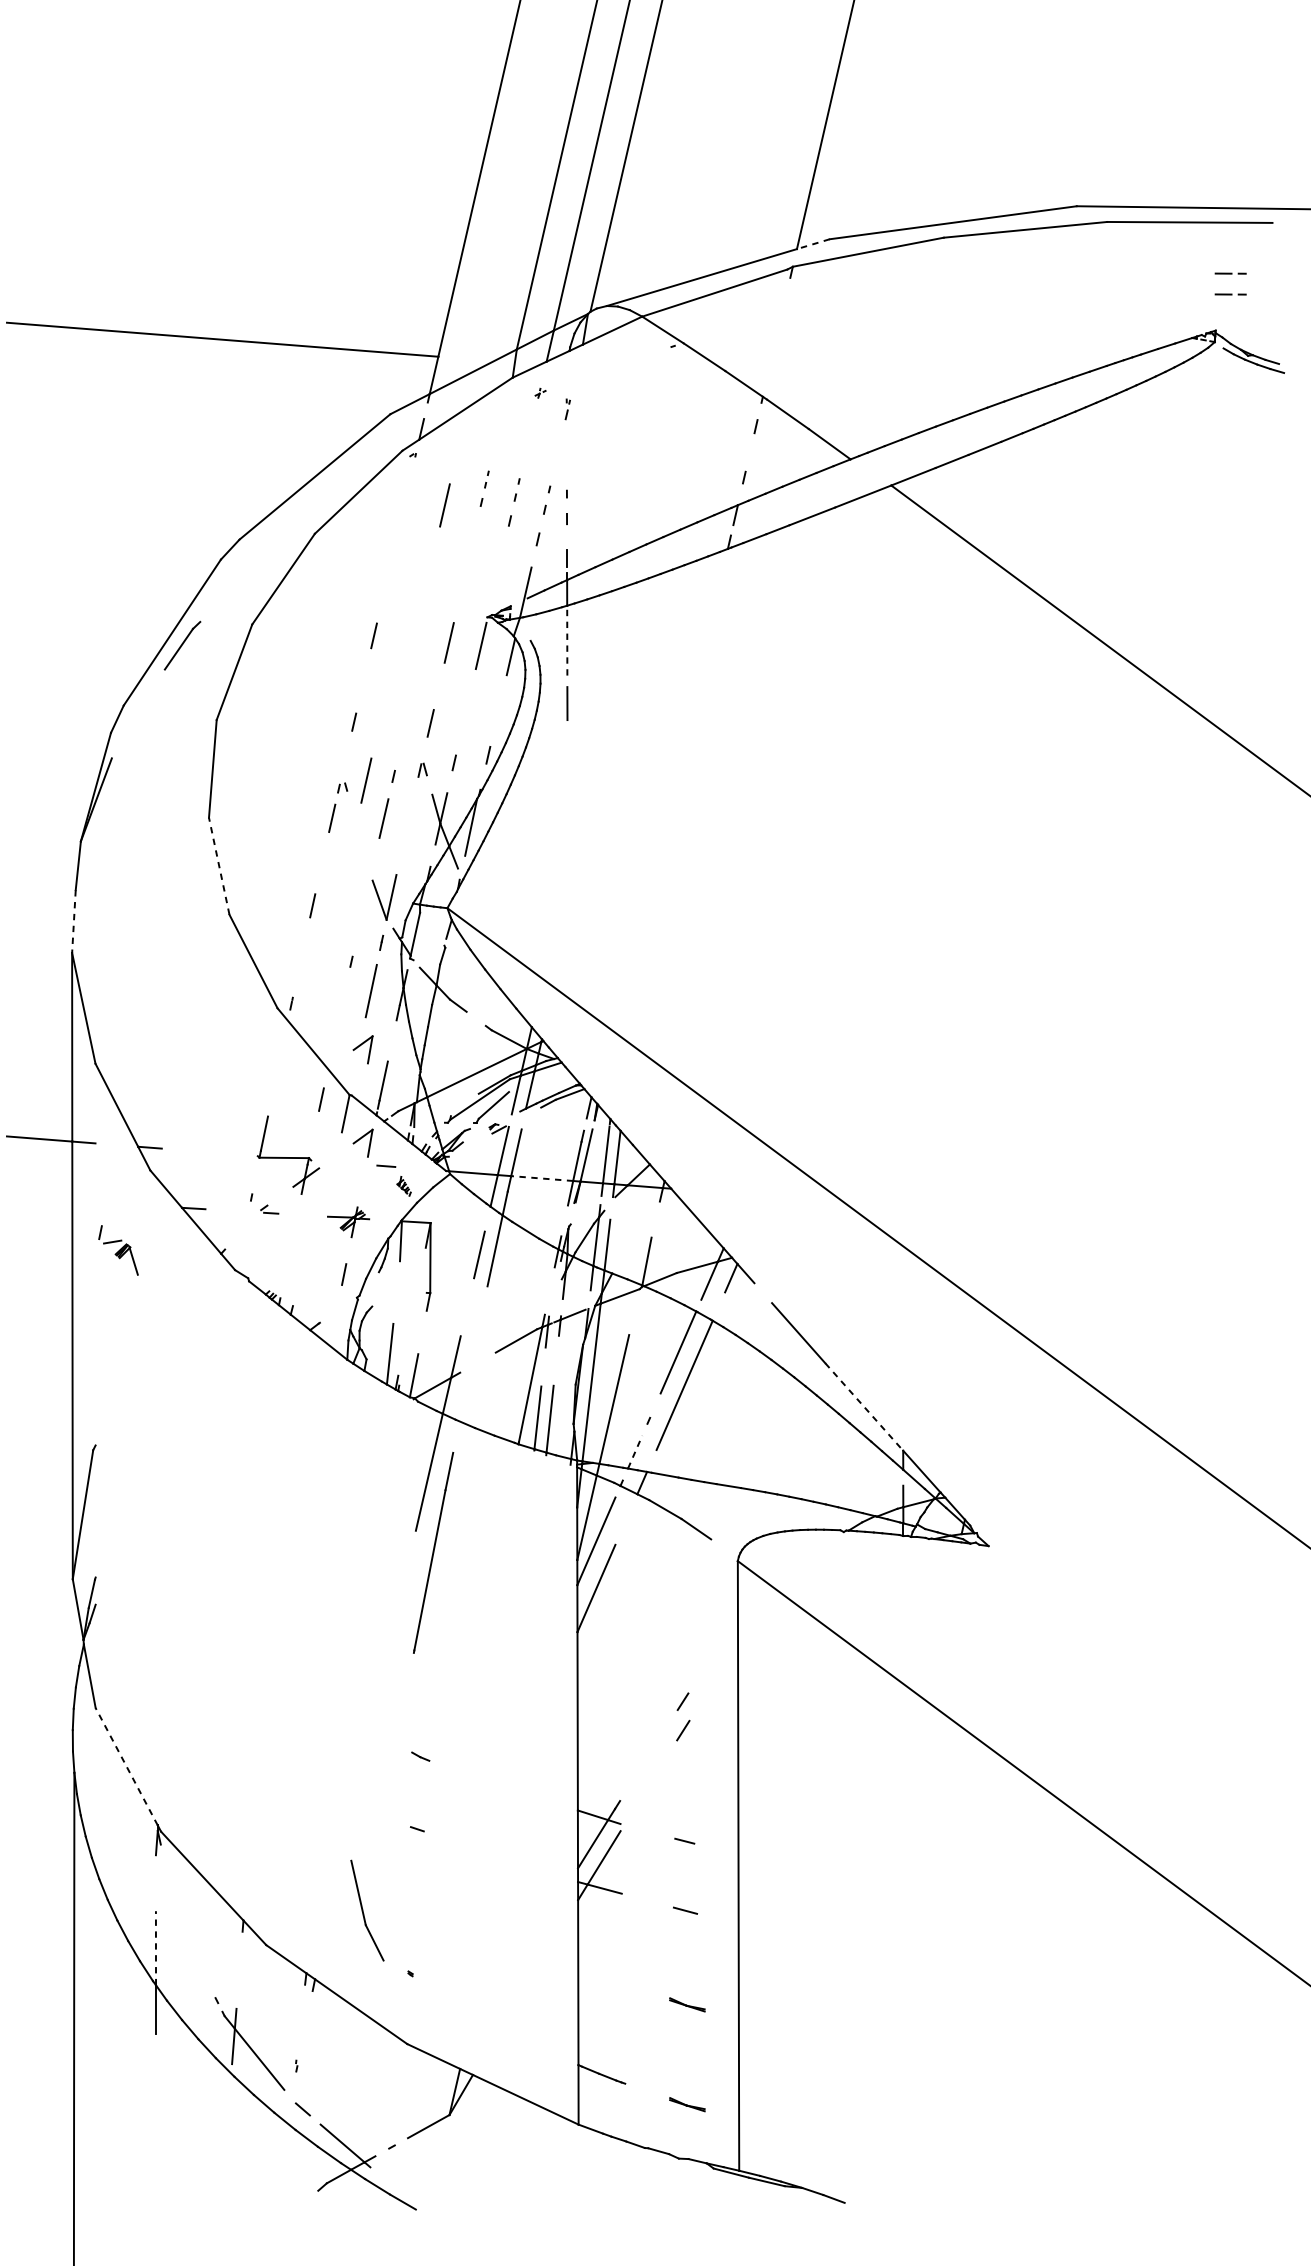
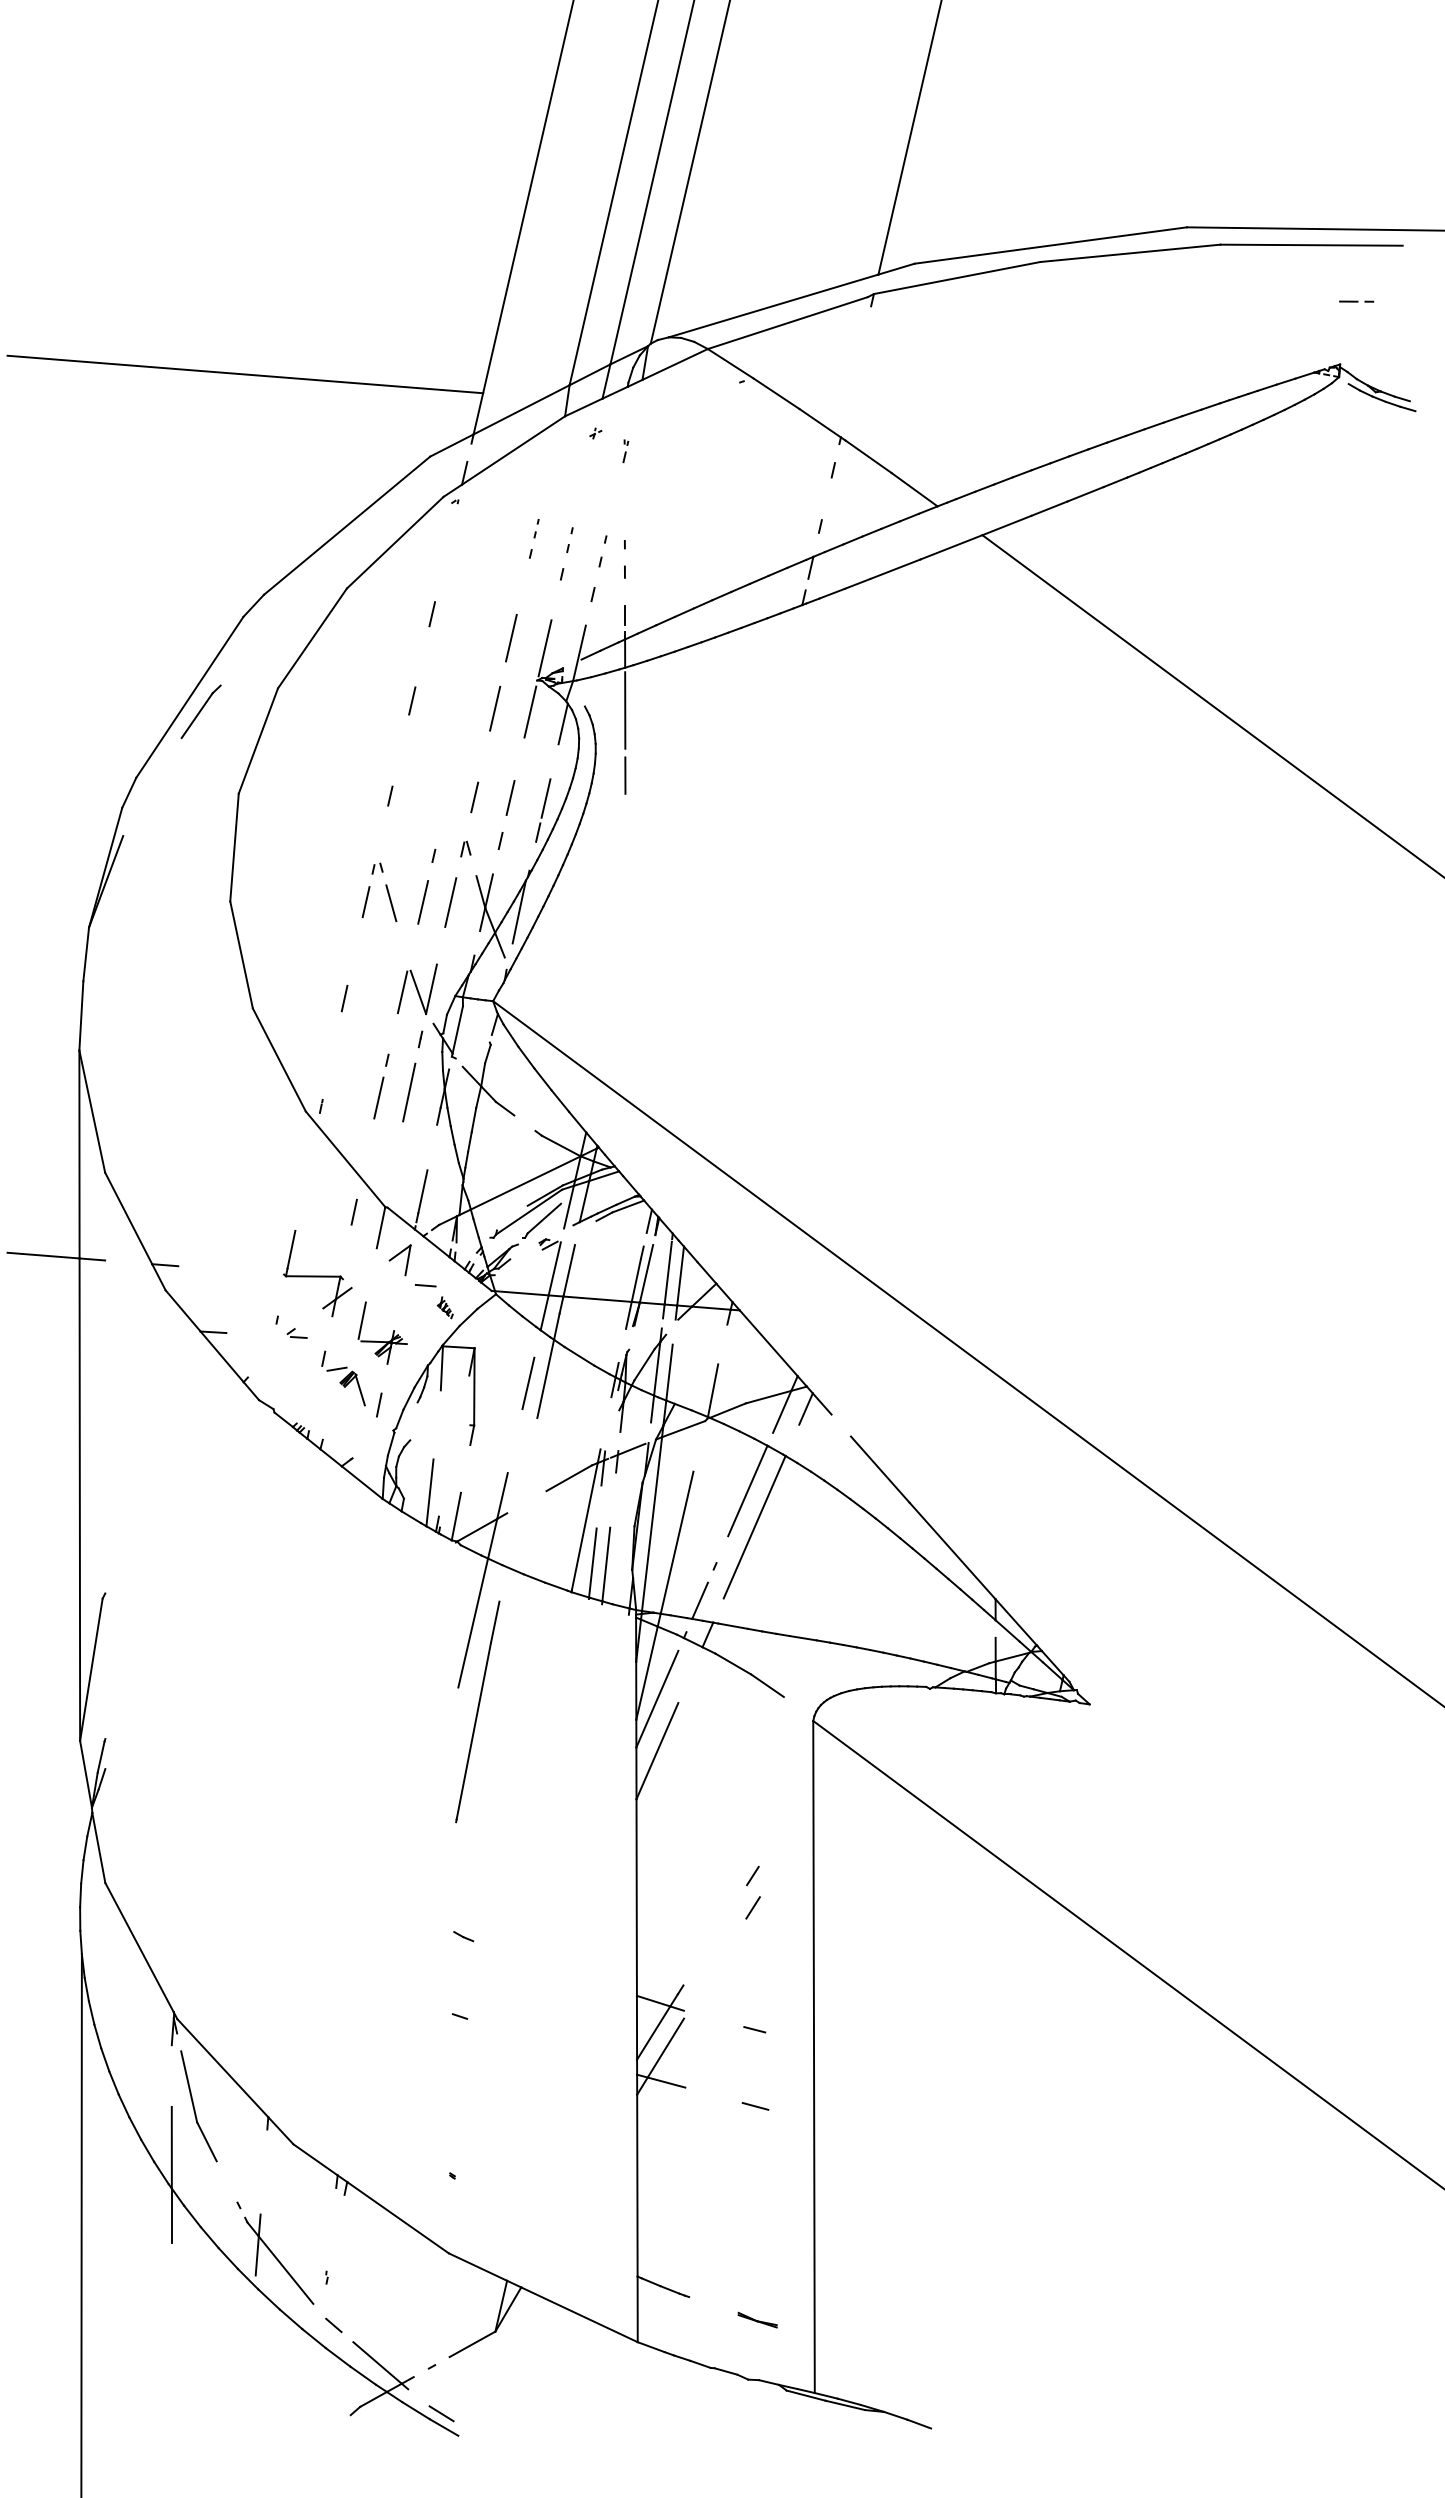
line: (813, 244) -> (896, 269), dashed -> solid
line: (1230, 294) -> (1356, 324), removed
line: (445, 504) -> (511, 637), moved
line: (392, 557) -> (432, 614), added
line: (494, 588) -> (544, 648), added
line: (567, 644) -> (625, 710), dashed -> solid
line: (463, 723) -> (510, 797), added
line: (494, 724) -> (545, 798), added
line: (366, 780) -> (450, 902), moved
line: (355, 819) -> (391, 903), added
line: (219, 865) -> (241, 954), dashed -> solid
line: (365, 900) -> (402, 992), added
line: (74, 921) -> (81, 1015), dashed -> solid
line: (343, 995) -> (378, 1097), added
part: (362, 1050) -> (399, 1157), removed
line: (542, 1178) -> (597, 1299), dashed -> solid
line: (328, 1197) -> (361, 1320), added
part: (118, 1250) -> (343, 1378), moved
line: (864, 1407) -> (952, 1551), dashed -> solid
line: (635, 1451) -> (700, 1600), dashed -> solid
line: (126, 1766) -> (139, 1947), dashed -> solid
part: (367, 1910) -> (198, 2106), moved
line: (155, 1948) -> (171, 2147), dashed -> solid
part: (687, 2004) -> (757, 2209), removed
line: (400, 2189) -> (441, 2413), added

